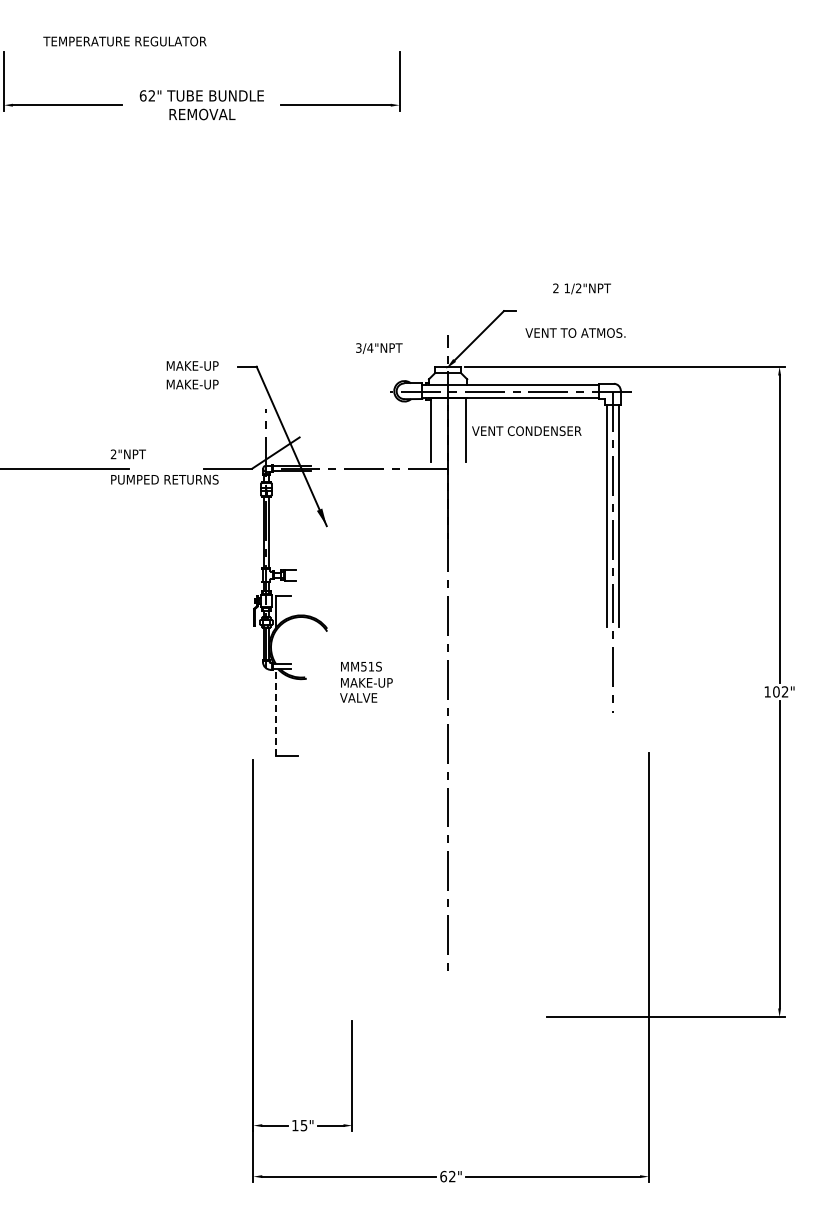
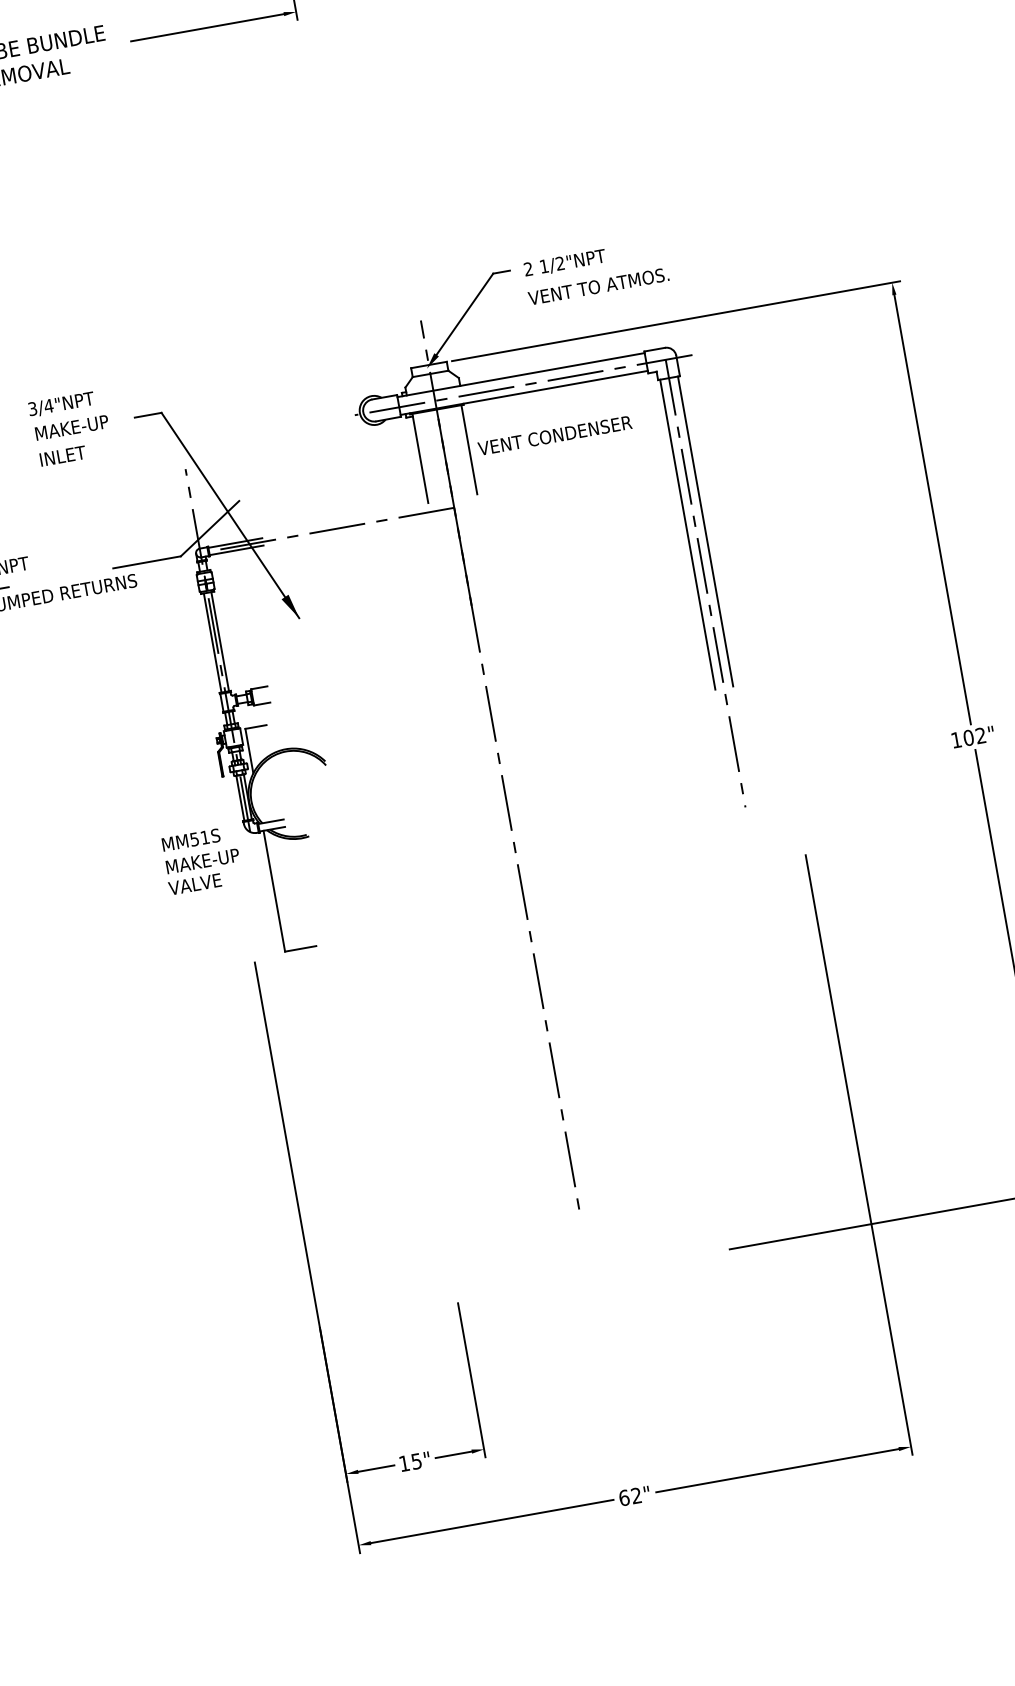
text: (581, 288) -> (564, 263), moved
text: (379, 348) -> (61, 404), moved
text: (193, 384) -> (77, 453), MAKE-UP -> INLET
text: (366, 681) -> (201, 859), moved
line: (275, 711) -> (273, 889), dashed -> solid

